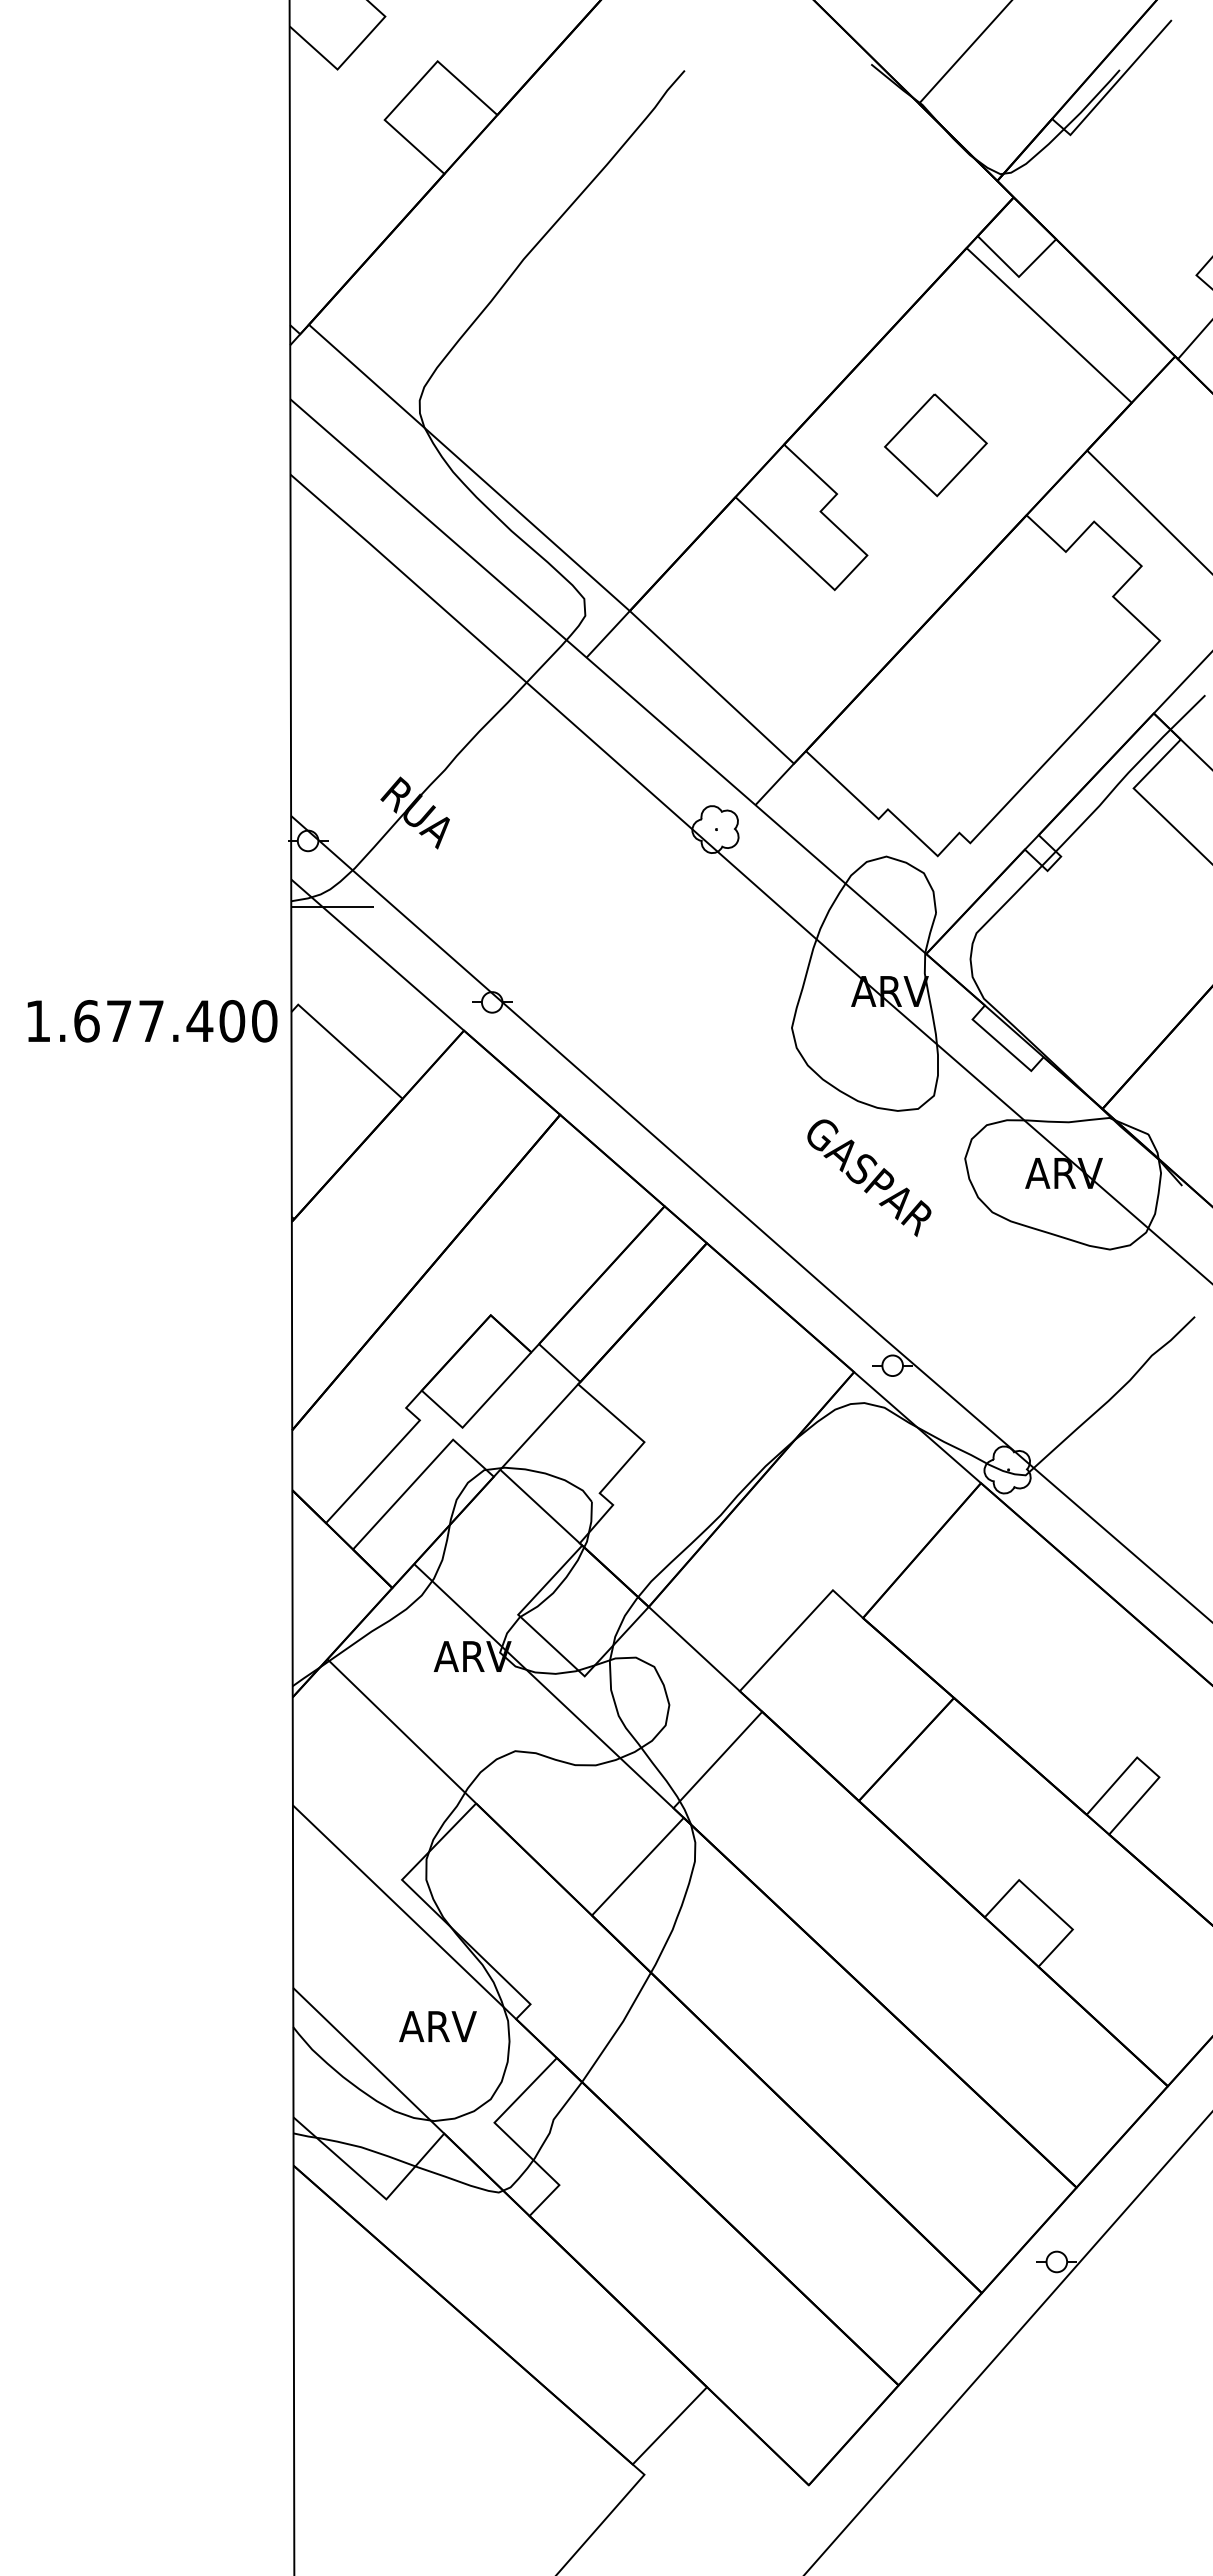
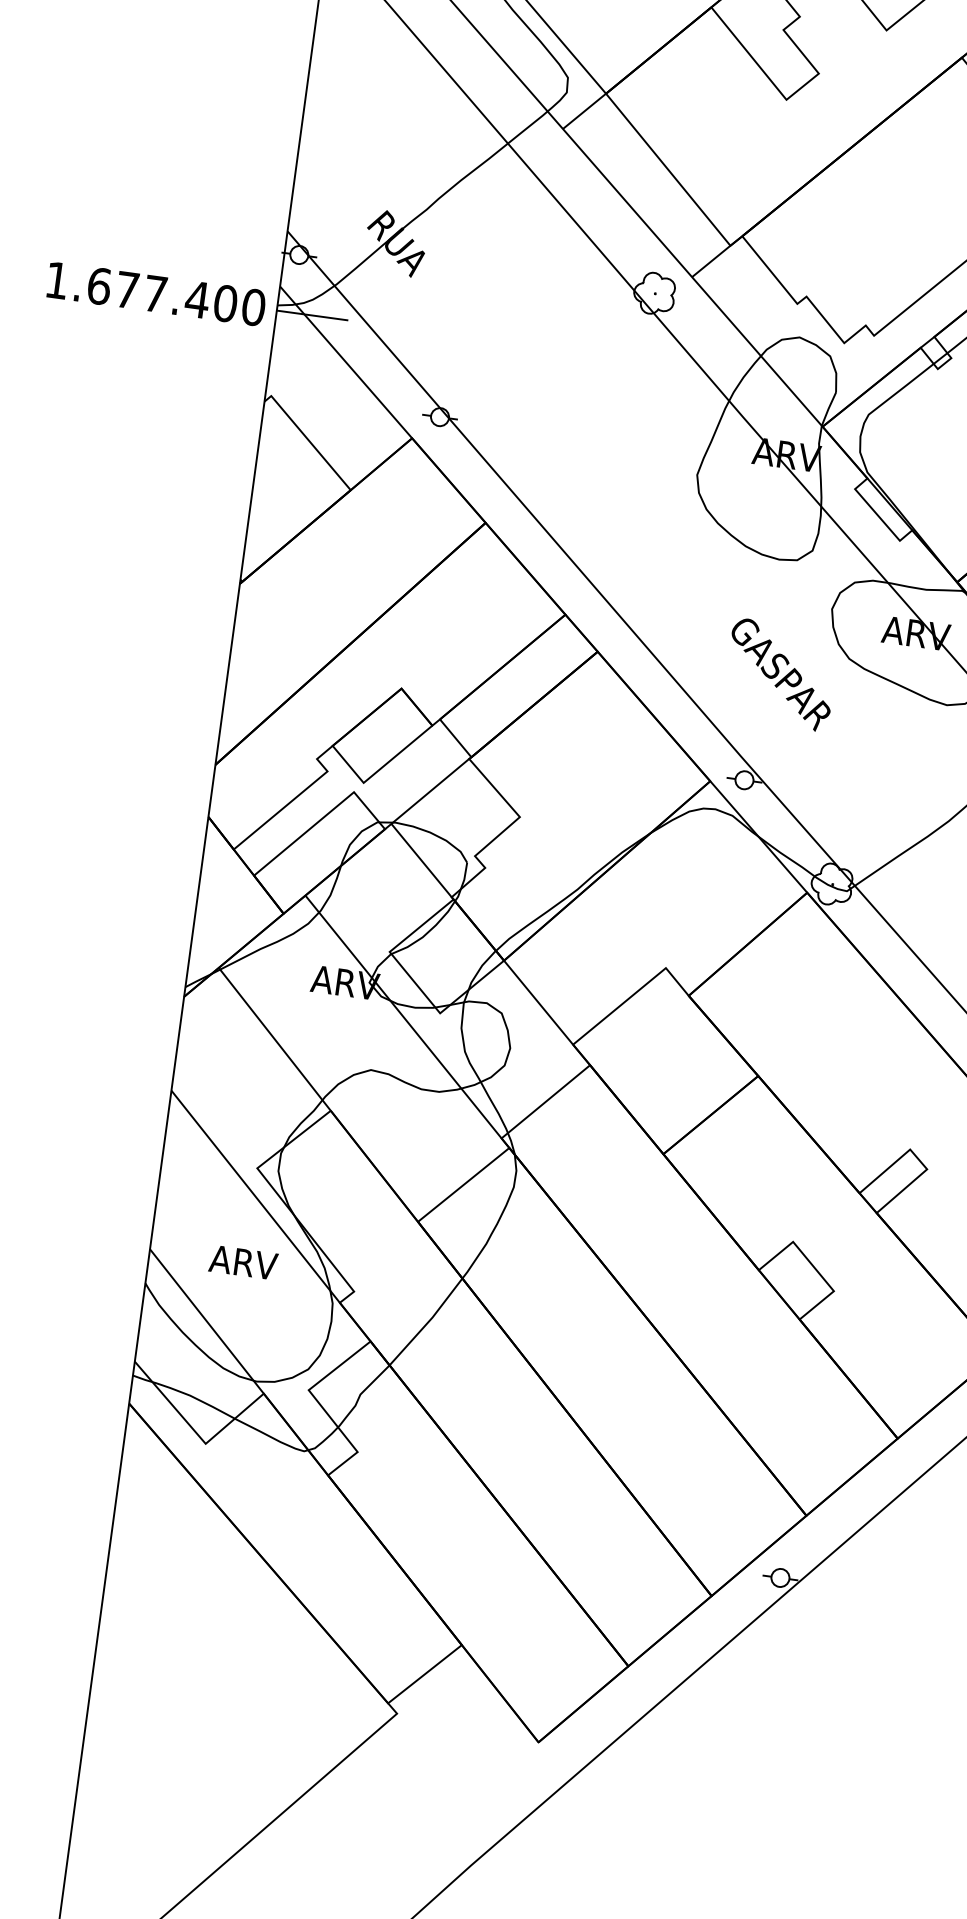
text: (152, 1021) -> (156, 294), moved
text: (869, 1177) -> (780, 674), moved
text: (437, 2026) -> (243, 1262), moved

